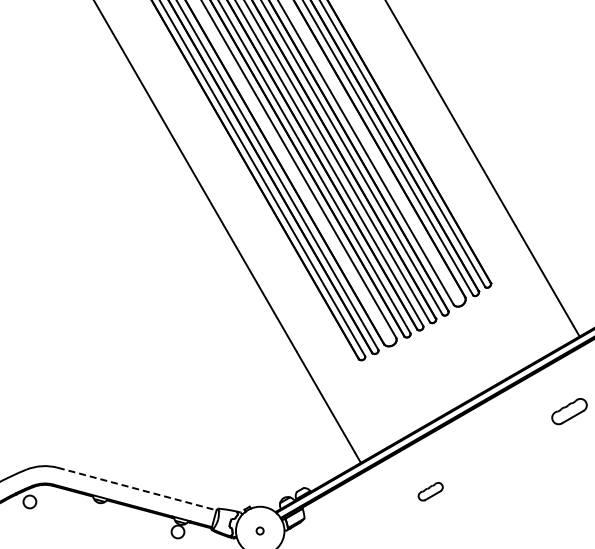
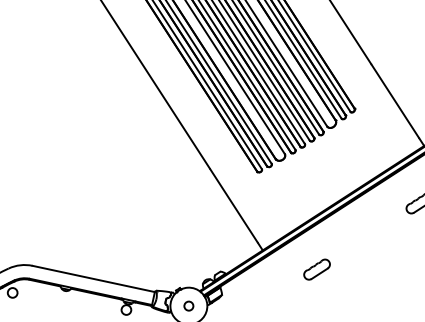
line: (137, 489) -> (93, 279), dashed -> solid
part: (430, 491) -> (316, 269), size x1.43
circle: (259, 530) -> (188, 305), size x1.67

